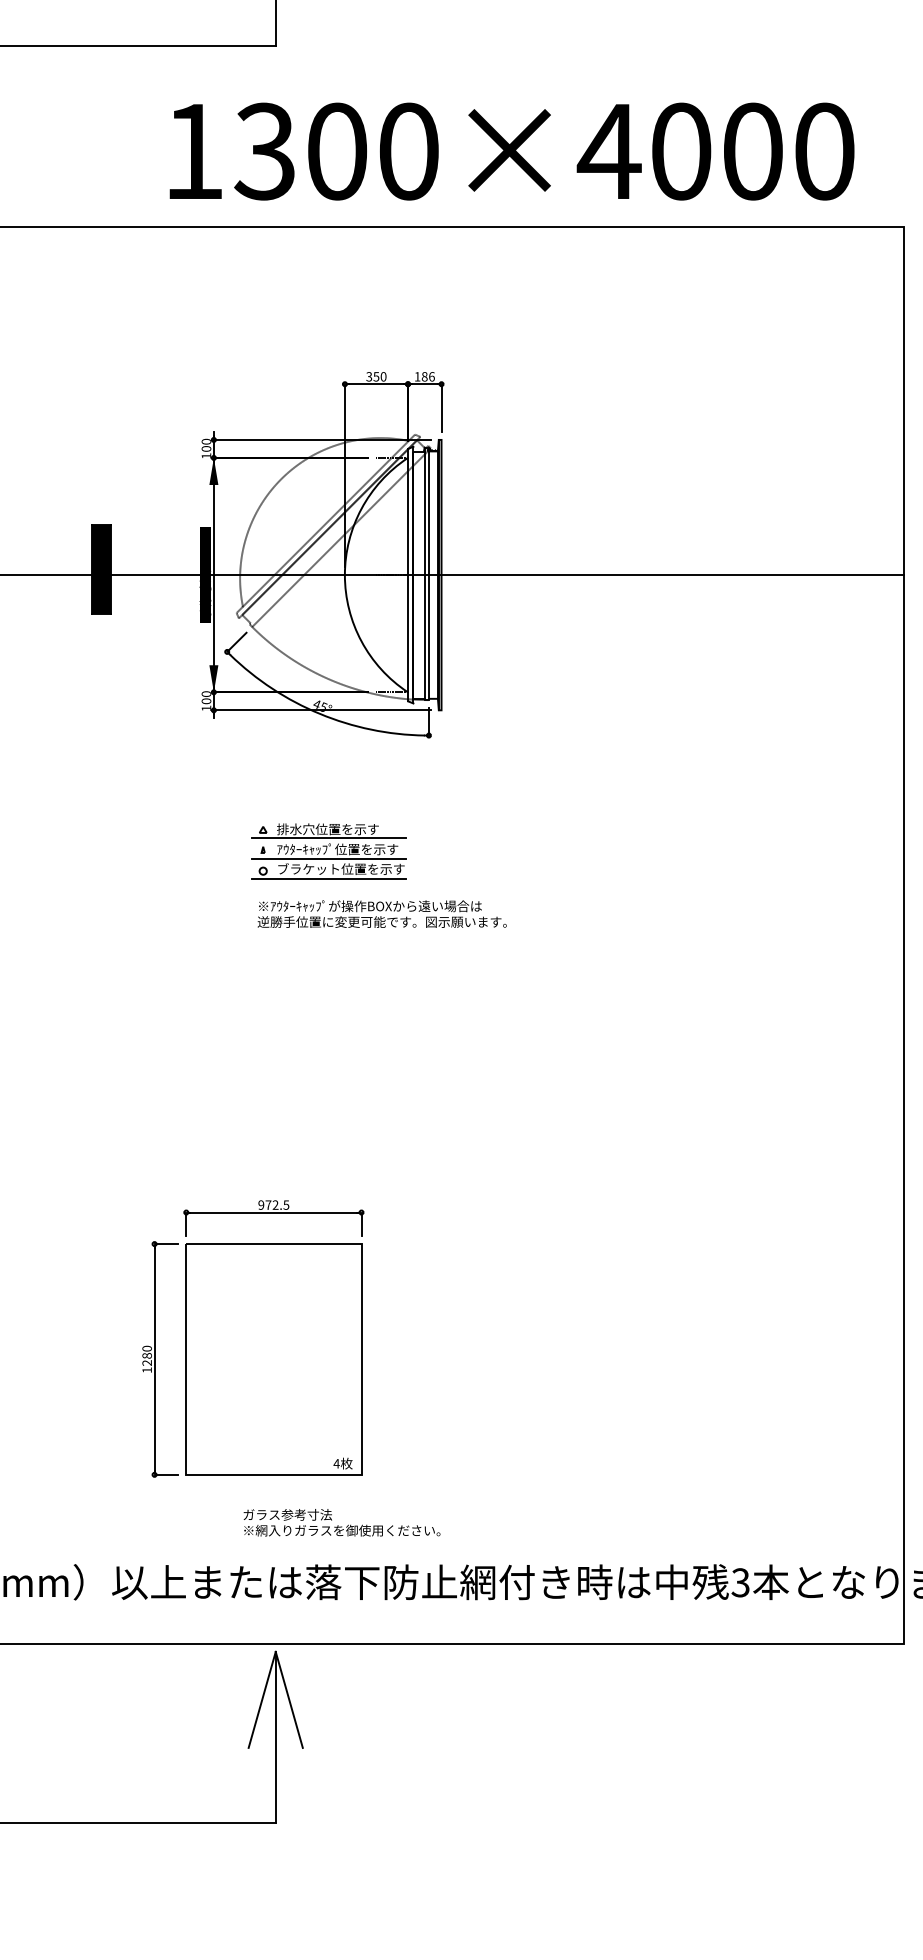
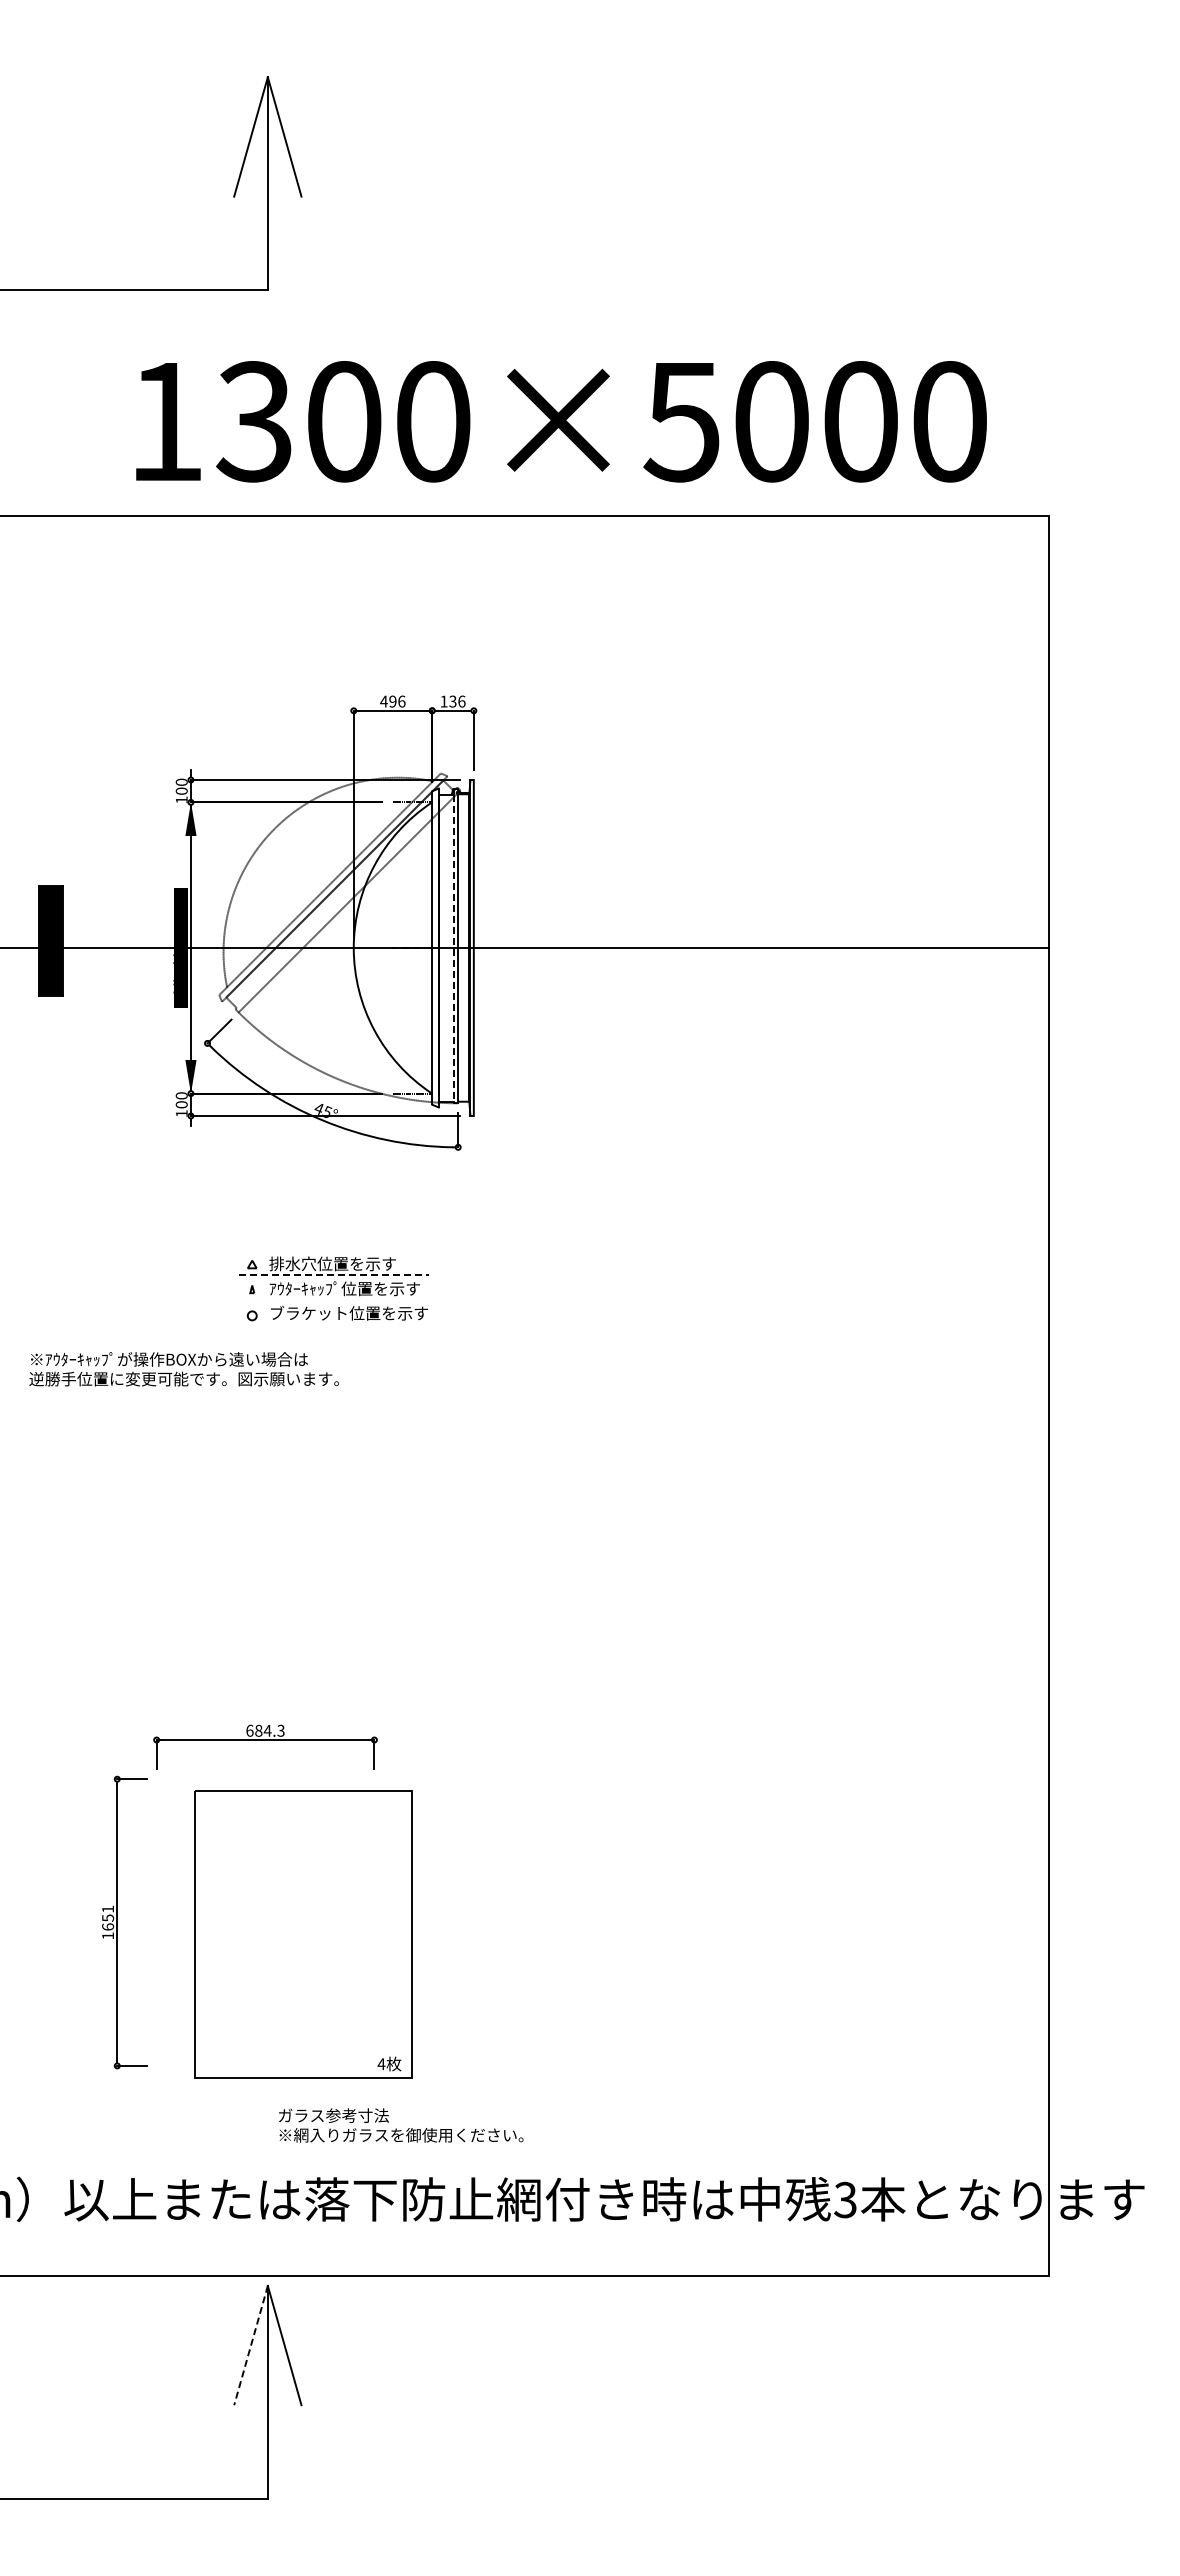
text: (608, 152) -> (681, 422), 1300×4000 -> 1300×5000
text: (376, 376) -> (392, 701), 350 -> 496
text: (424, 376) -> (452, 701), 186 -> 136
line: (425, 575) -> (453, 948), solid -> dashed
line: (329, 838) -> (334, 1275), solid -> dashed
line: (328, 859) -> (333, 1301), removed
line: (328, 878) -> (333, 1325), removed
text: (381, 914) -> (183, 1369), moved
text: (273, 1204) -> (265, 1730), 972.5 -> 684.3
text: (147, 1355) -> (108, 1917), 1280 -> 1651
part: (273, 1359) -> (303, 1934), moved
text: (342, 1522) -> (401, 2125), moved
line: (261, 1700) -> (250, 2346), solid -> dashed

